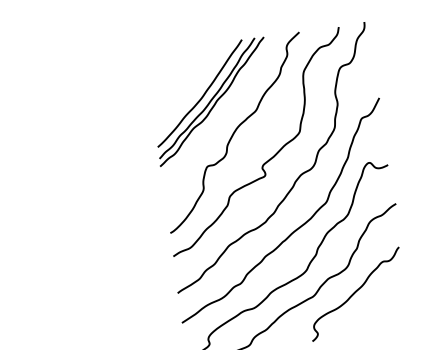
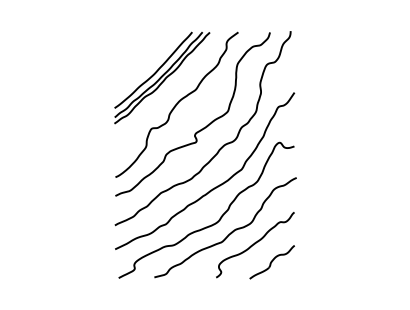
part: (378, 313) -> (271, 262), added

